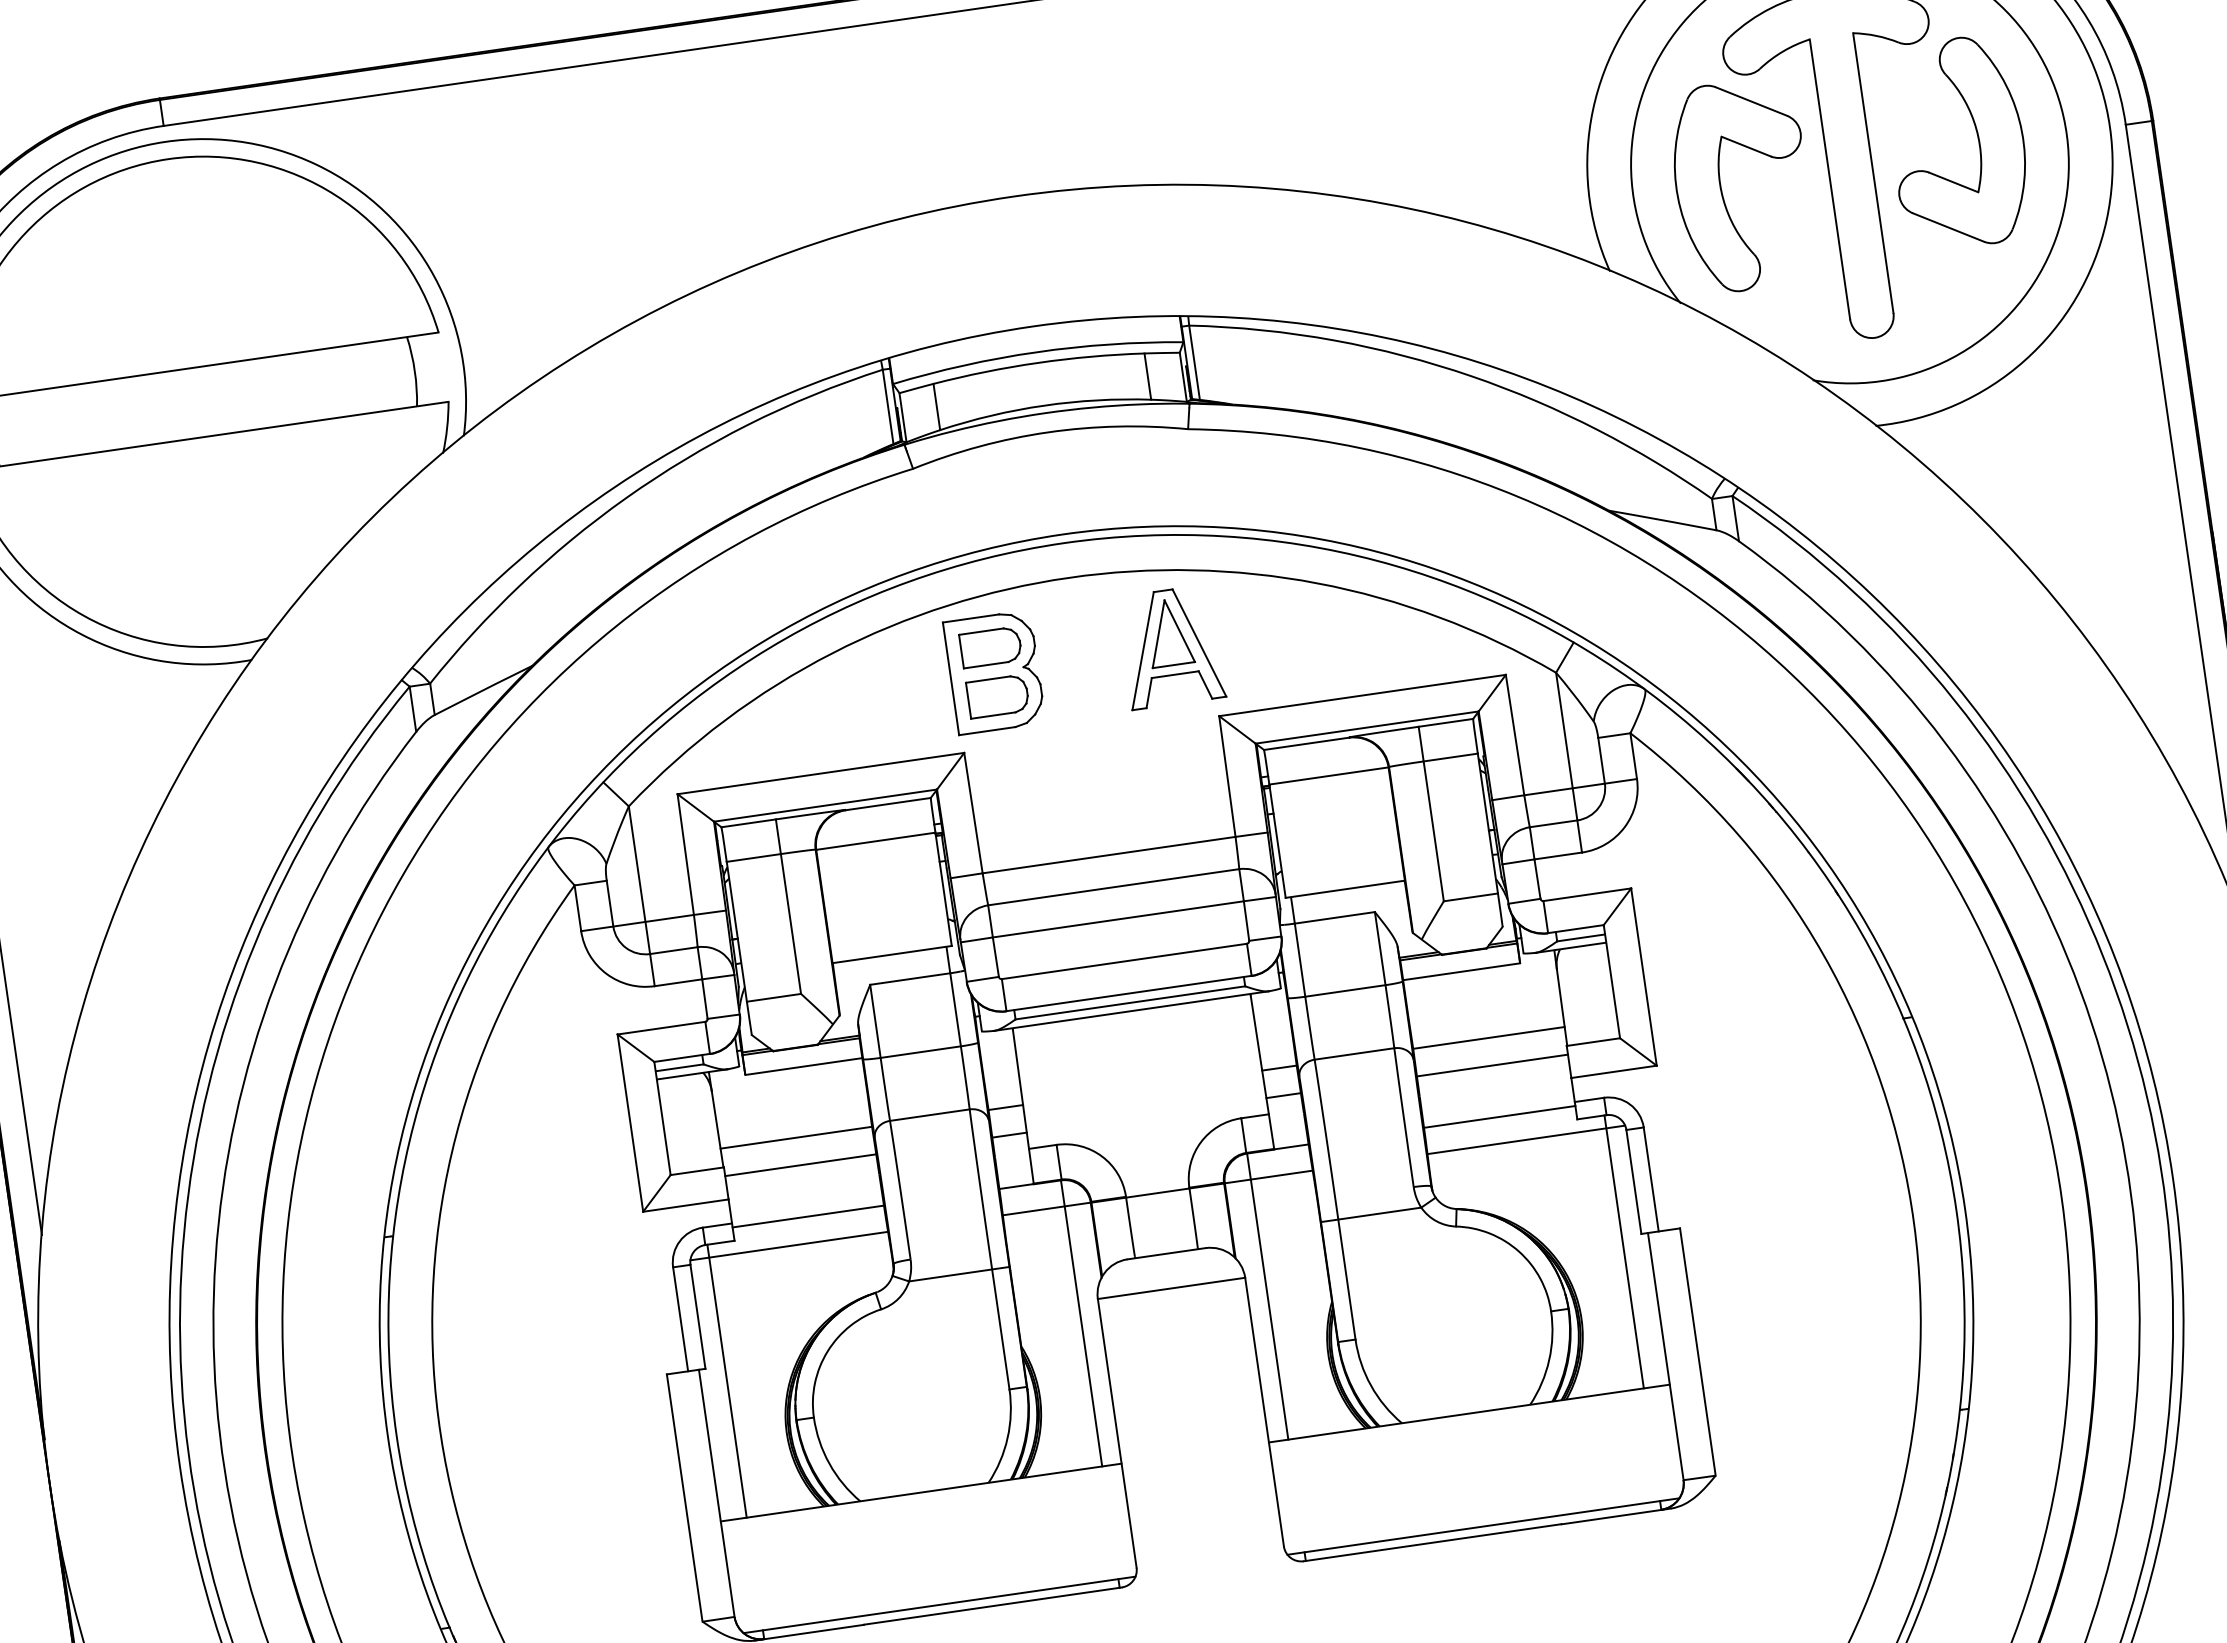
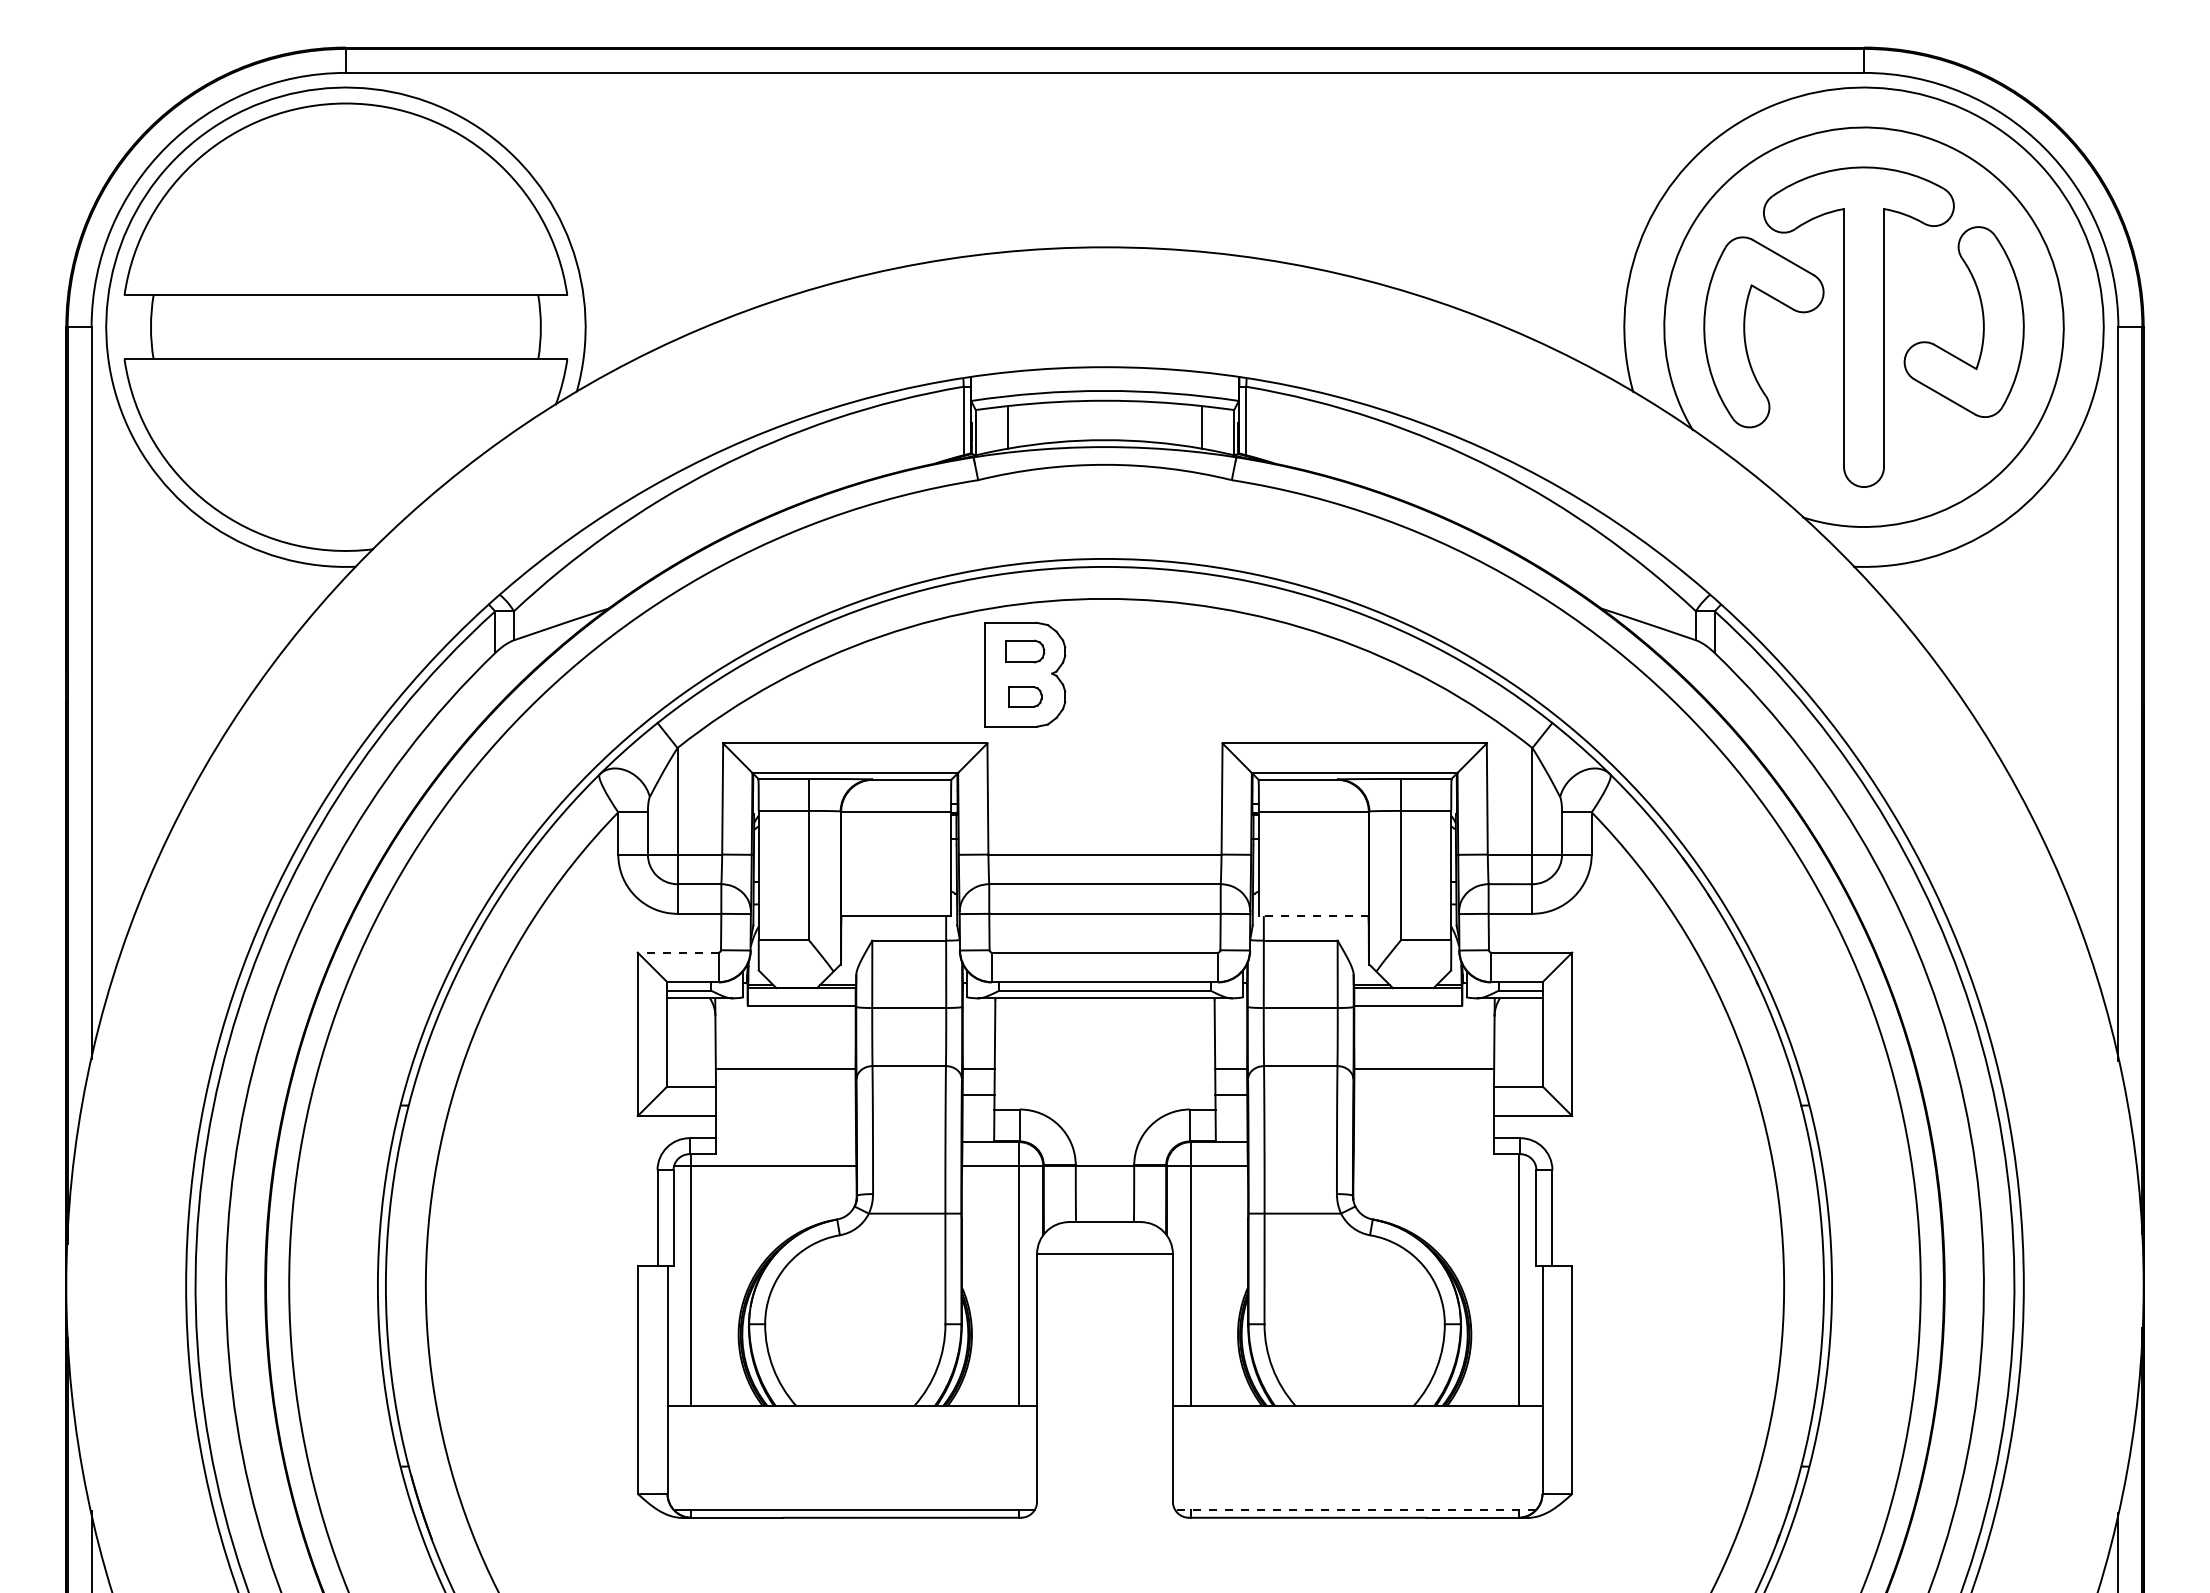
part: (1171, 646) -> (1188, 674), removed
part: (991, 647) -> (1025, 651), size x0.7
part: (998, 696) -> (1025, 696), size x0.6
line: (1344, 889) -> (1313, 916), solid -> dashed
line: (660, 1028) -> (677, 952), solid -> dashed
line: (1492, 1065) -> (1423, 1094), removed
line: (1499, 1116) -> (1423, 1141), removed
line: (1526, 1140) -> (1444, 1166), removed
line: (800, 1165) -> (785, 1094), removed
line: (808, 1216) -> (786, 1141), removed
line: (1483, 1526) -> (1355, 1509), solid -> dashed

